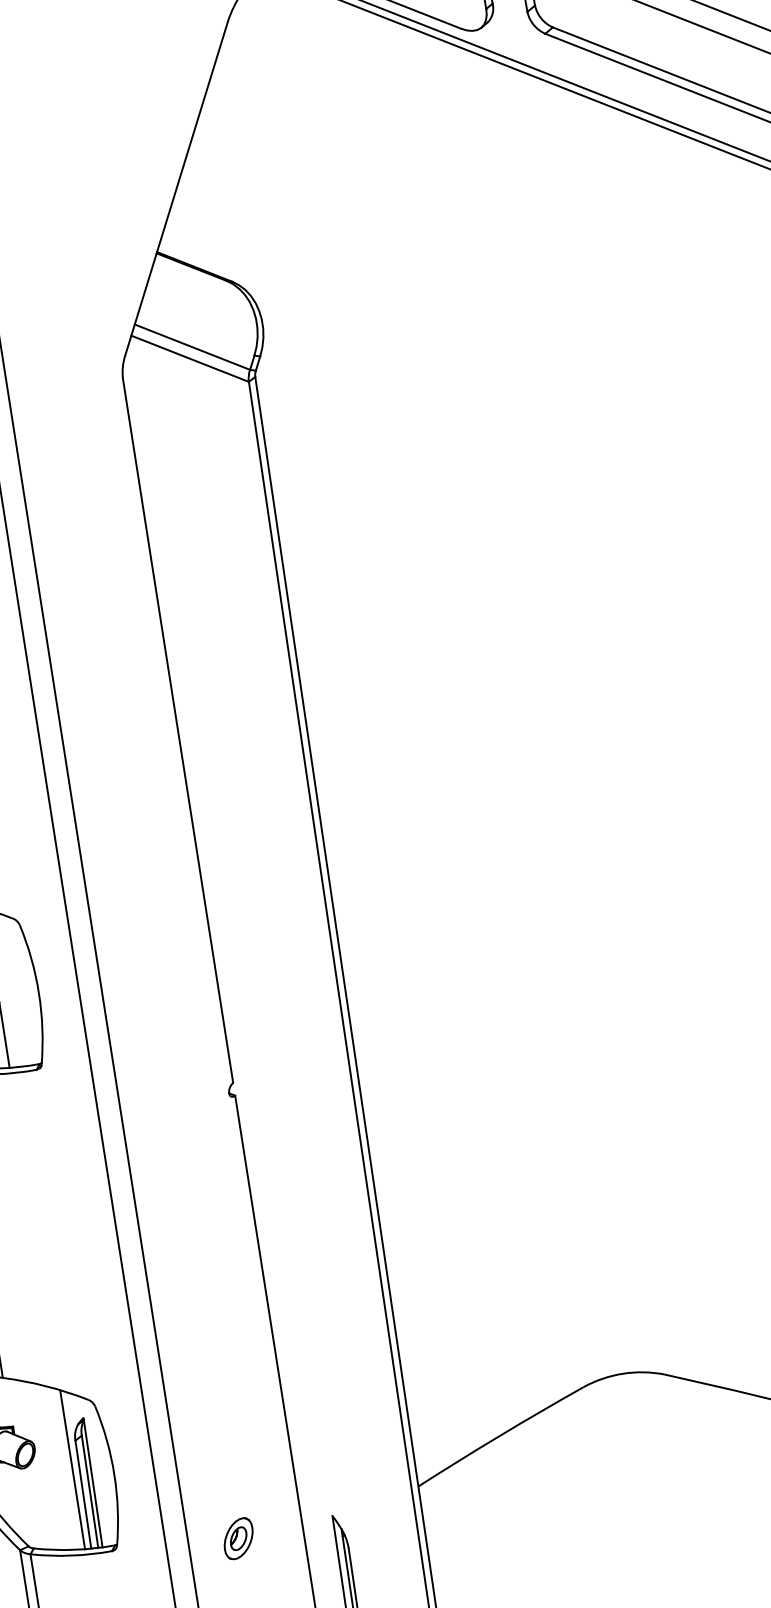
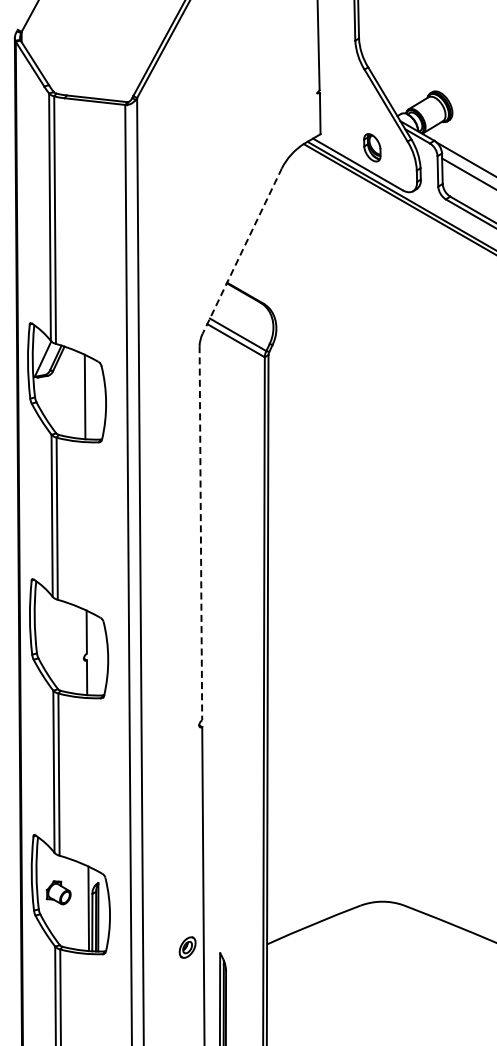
line: (177, 189) -> (242, 251), solid -> dashed
line: (177, 731) -> (200, 533), solid -> dashed
part: (238, 1538) -> (187, 947), moved

